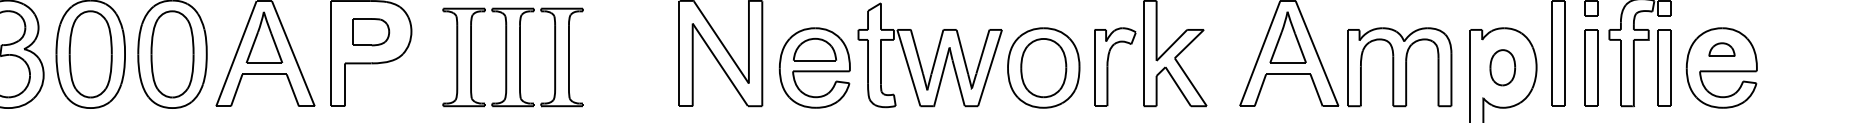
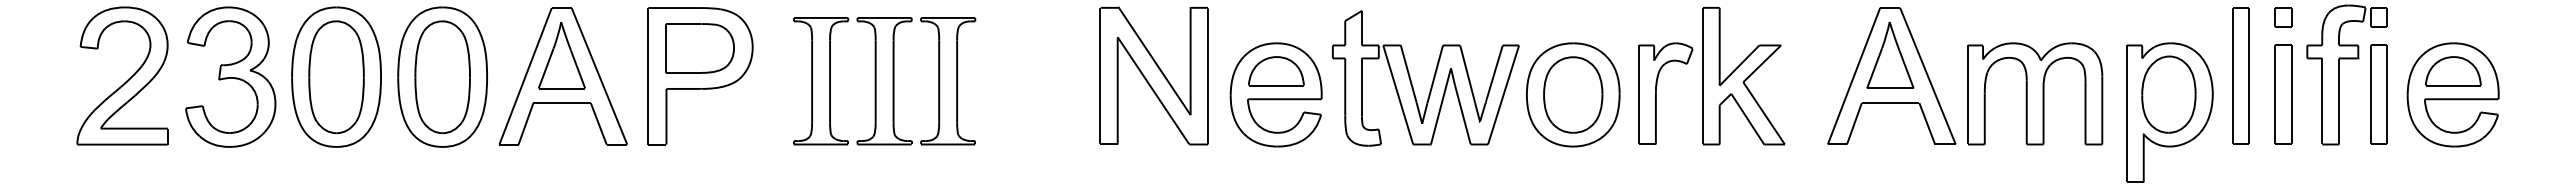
part: (370, 32) -> (699, 48), size x1.43
part: (1722, 49) -> (2453, 71), size x1.67
part: (1502, 67) -> (2168, 94), size x1.67

